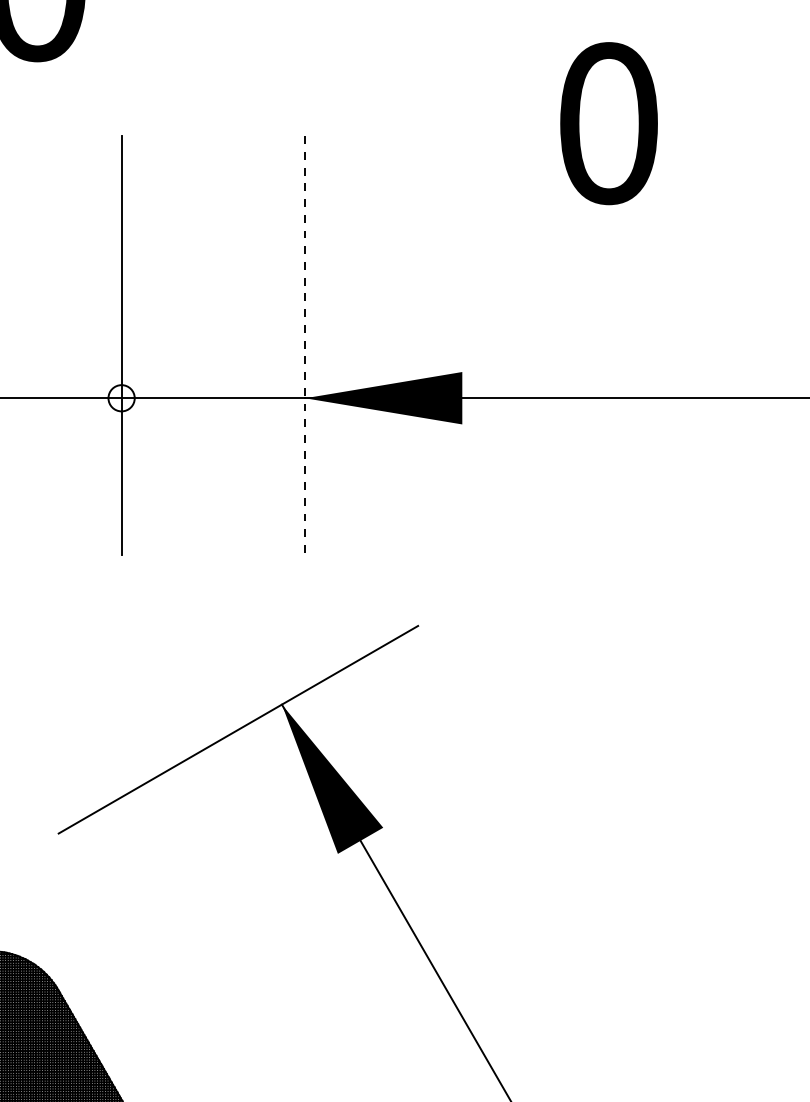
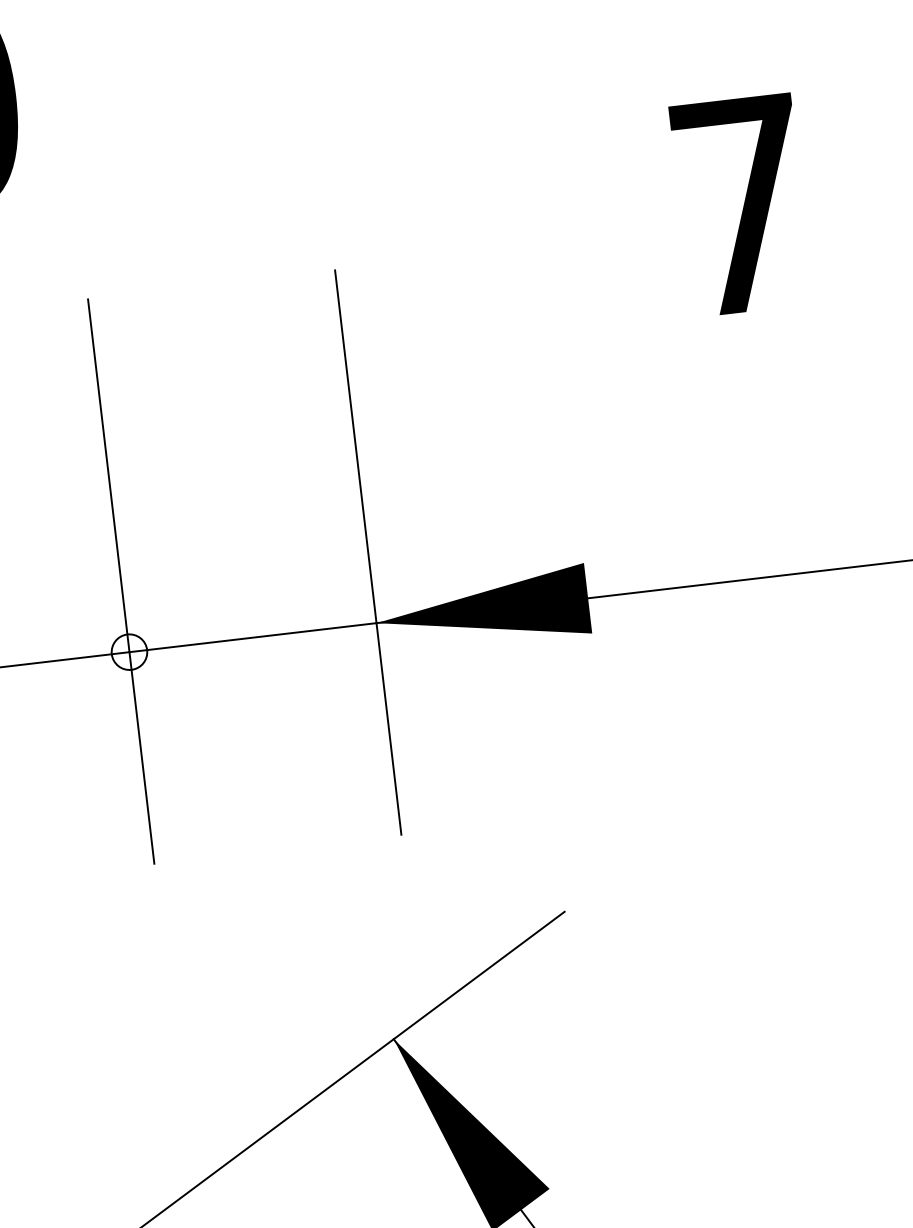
text: (608, 123) -> (741, 205), 0 -> 7
line: (305, 345) -> (368, 552), dashed -> solid

